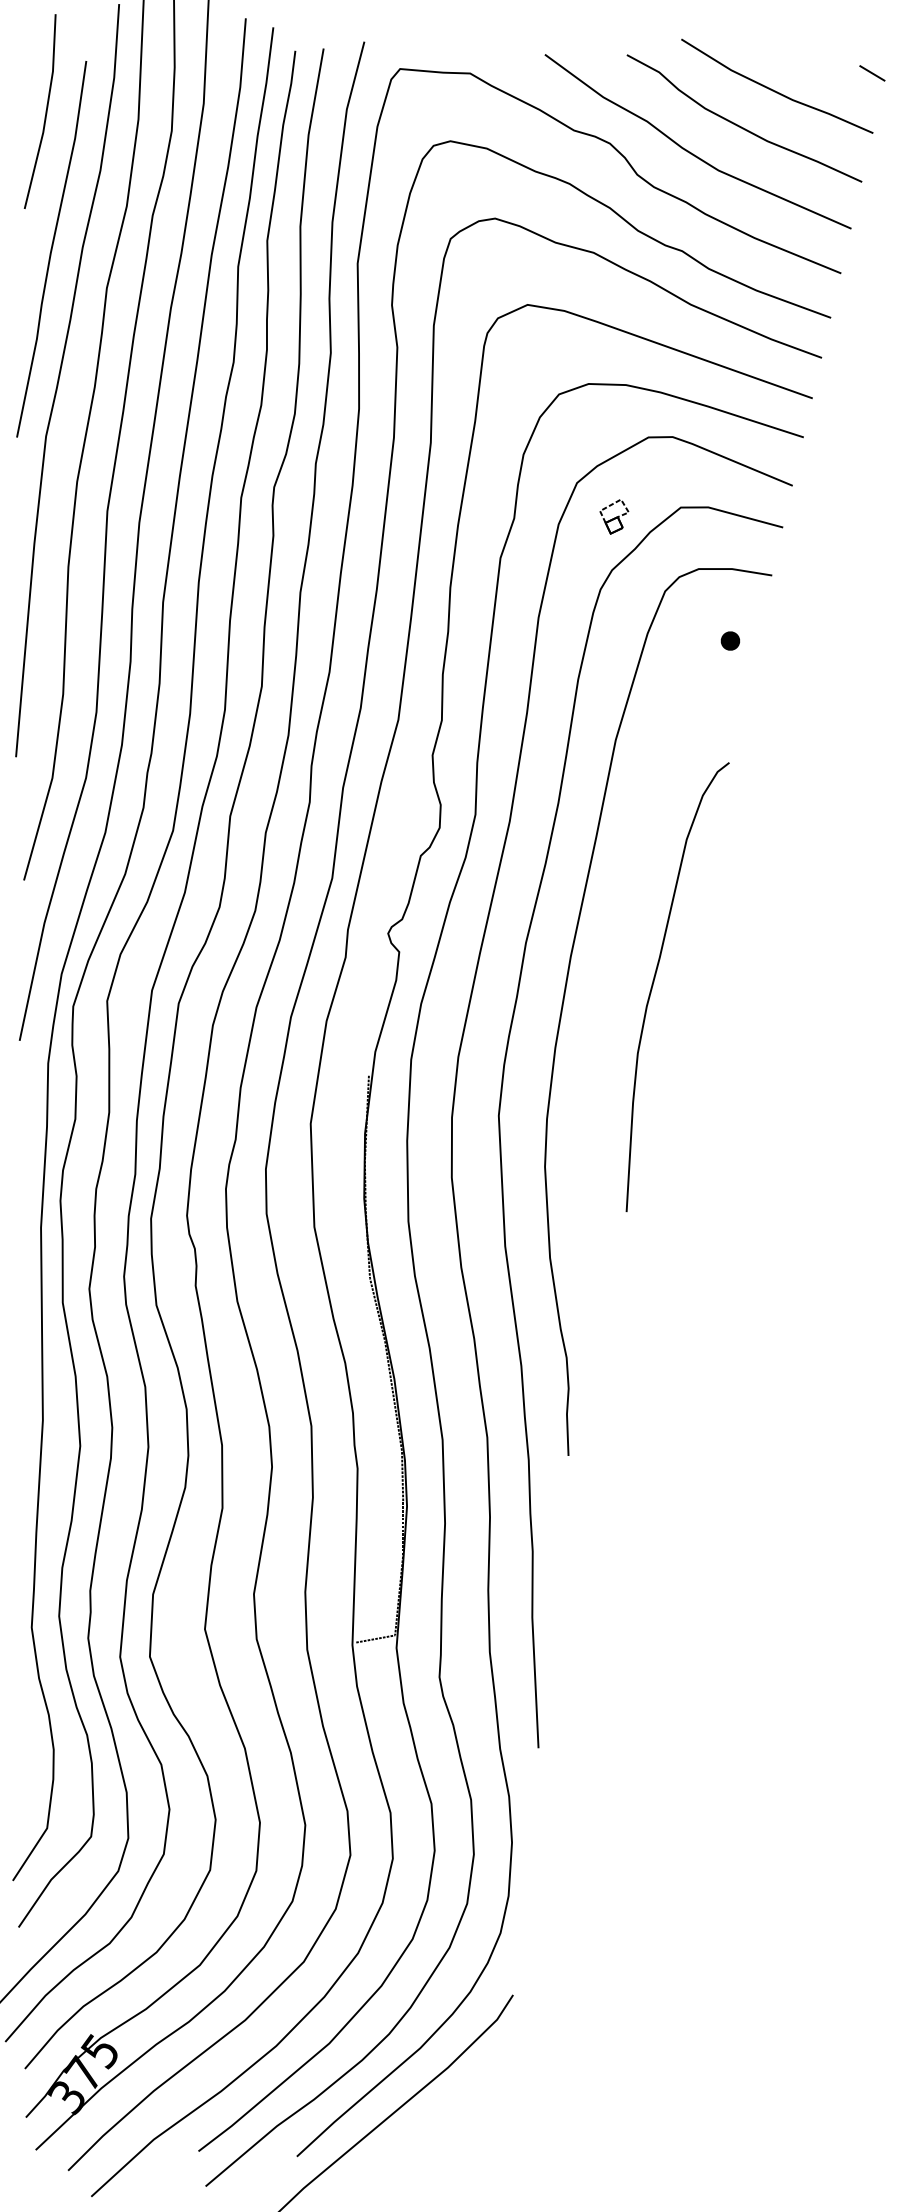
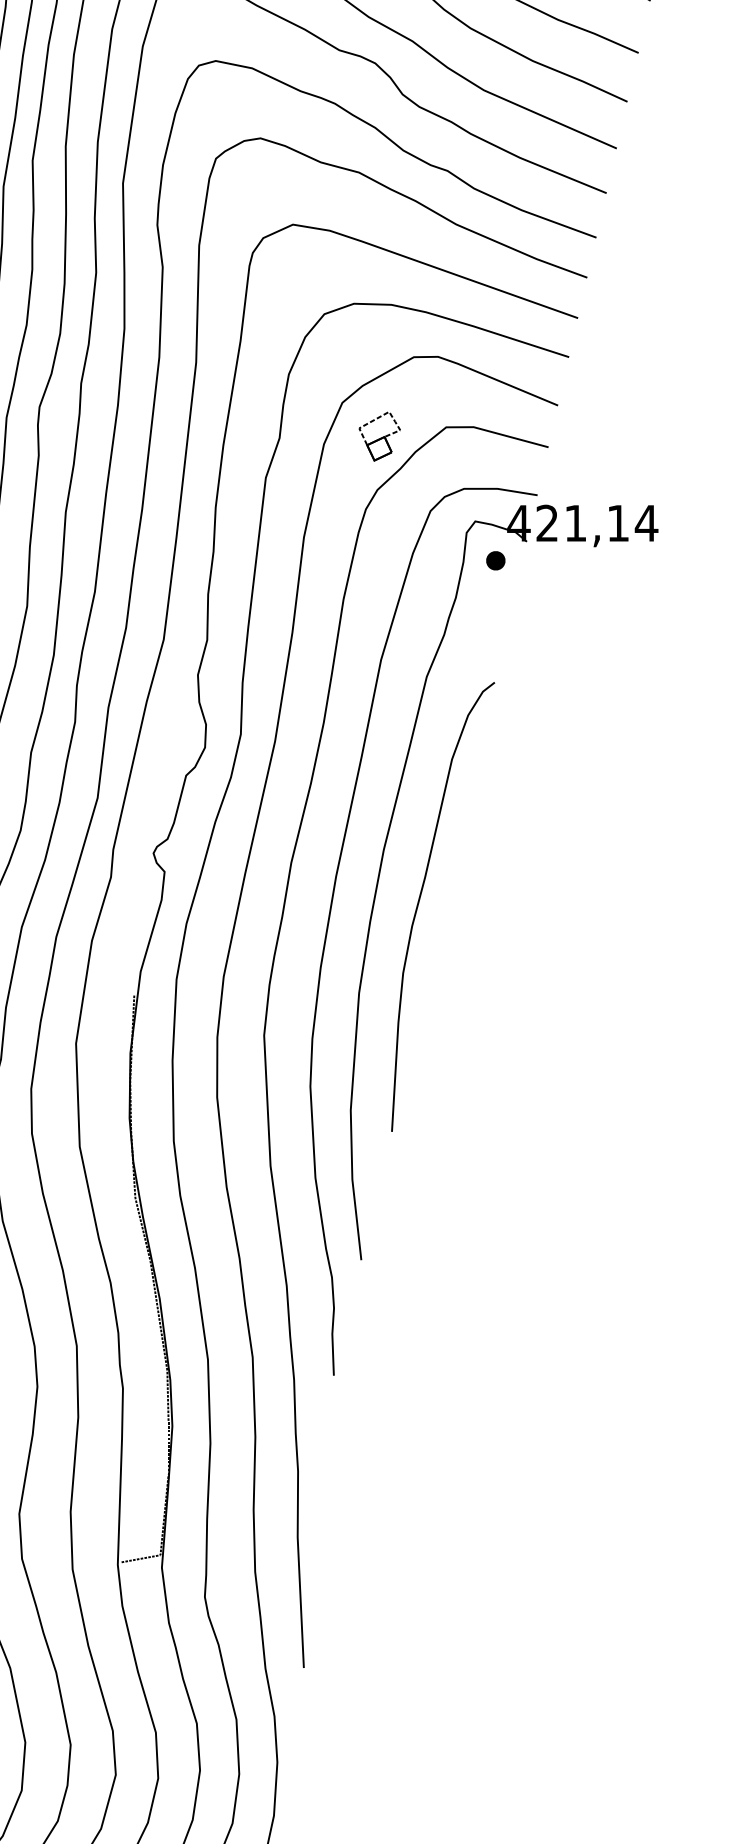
part: (614, 516) -> (379, 436), size x1.43
part: (618, 936) -> (383, 856), added

